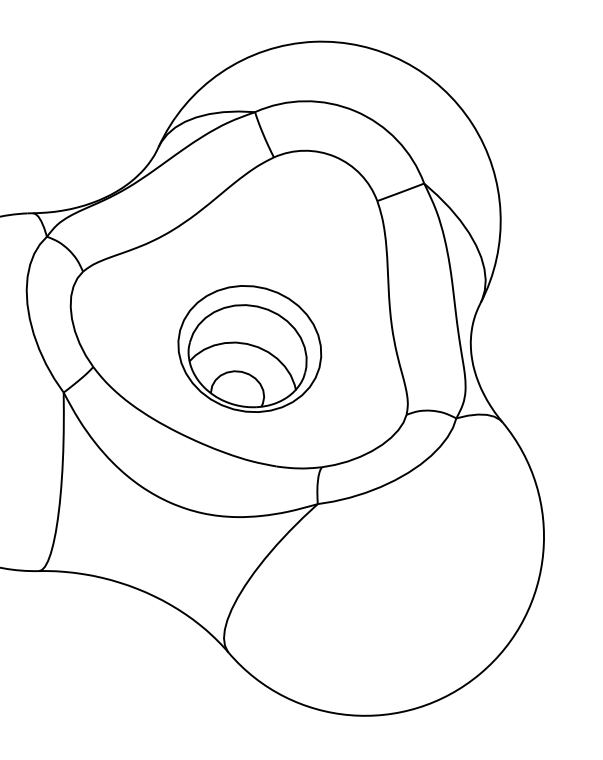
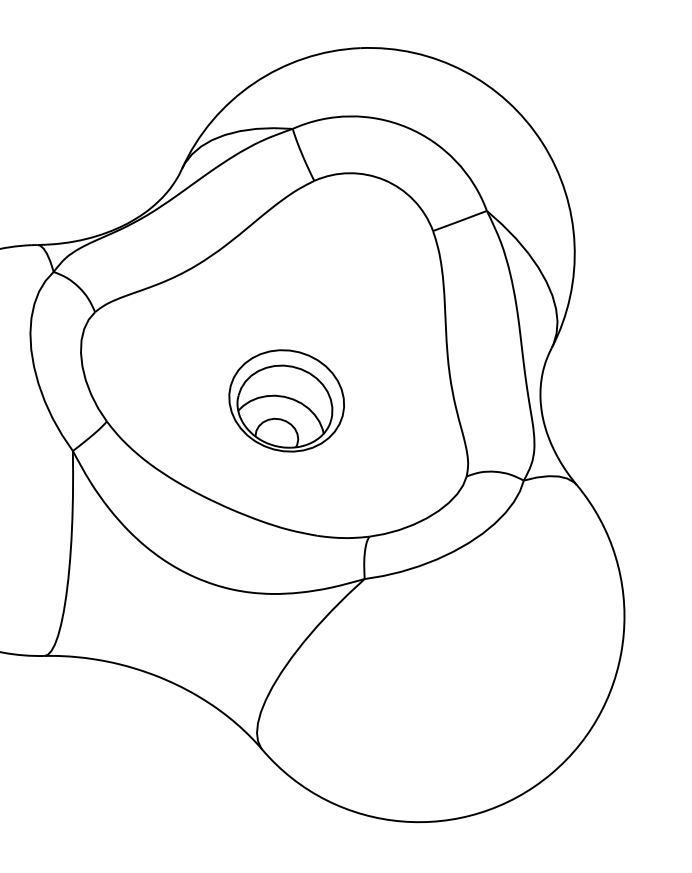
part: (249, 348) -> (286, 400), size x0.7

